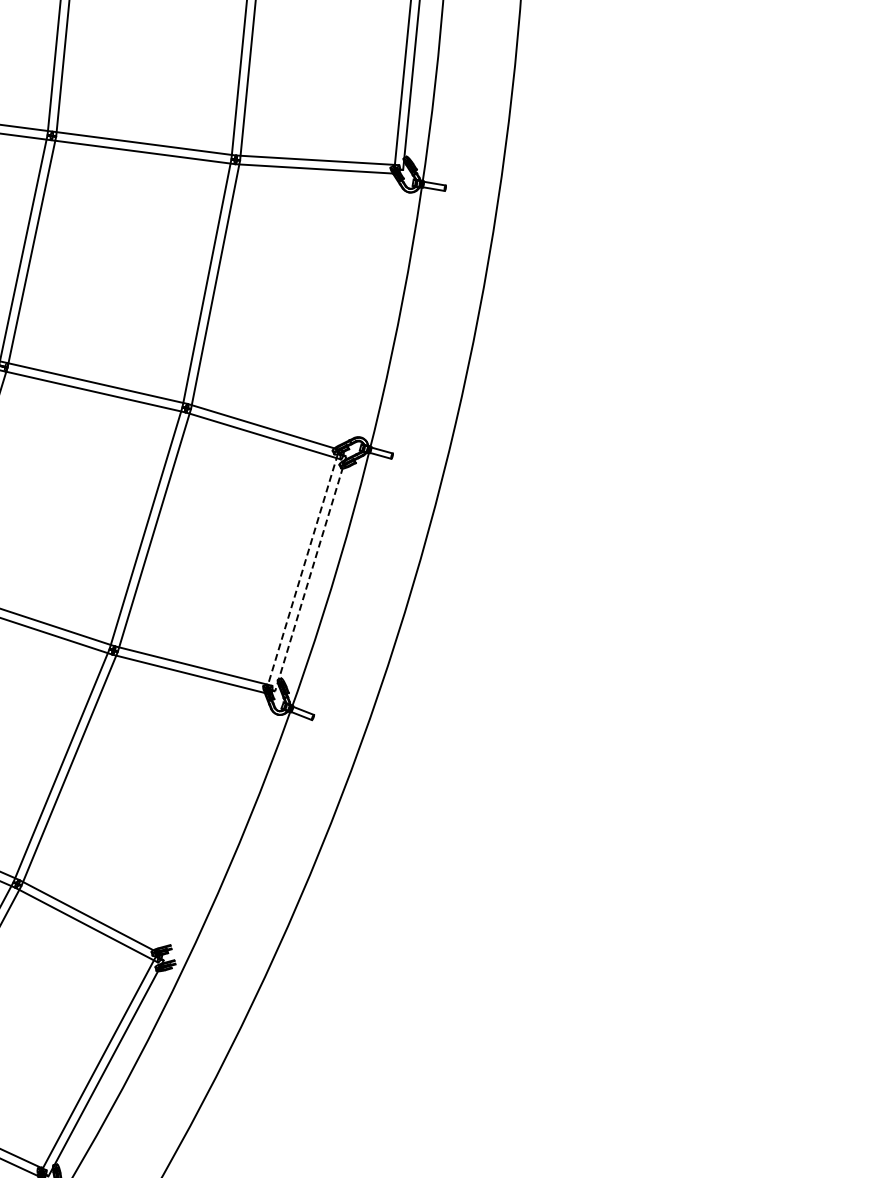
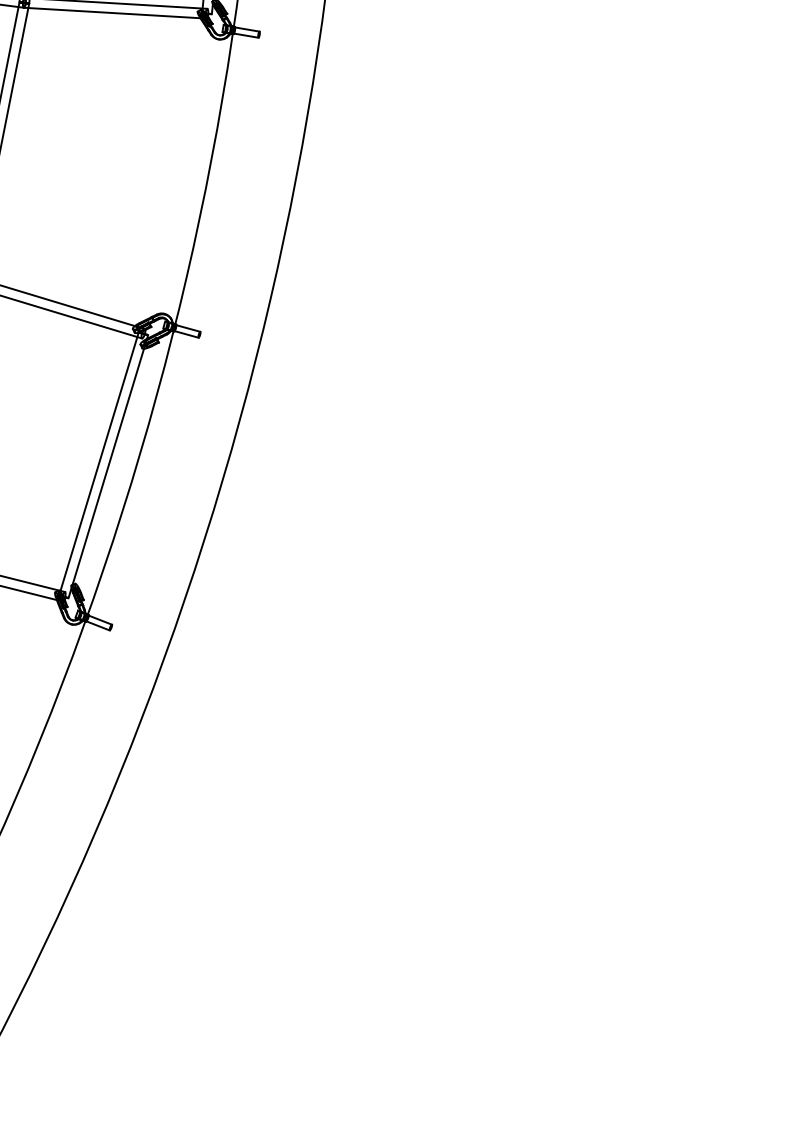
line: (302, 571) -> (99, 464), dashed -> solid
line: (310, 573) -> (108, 466), dashed -> solid

